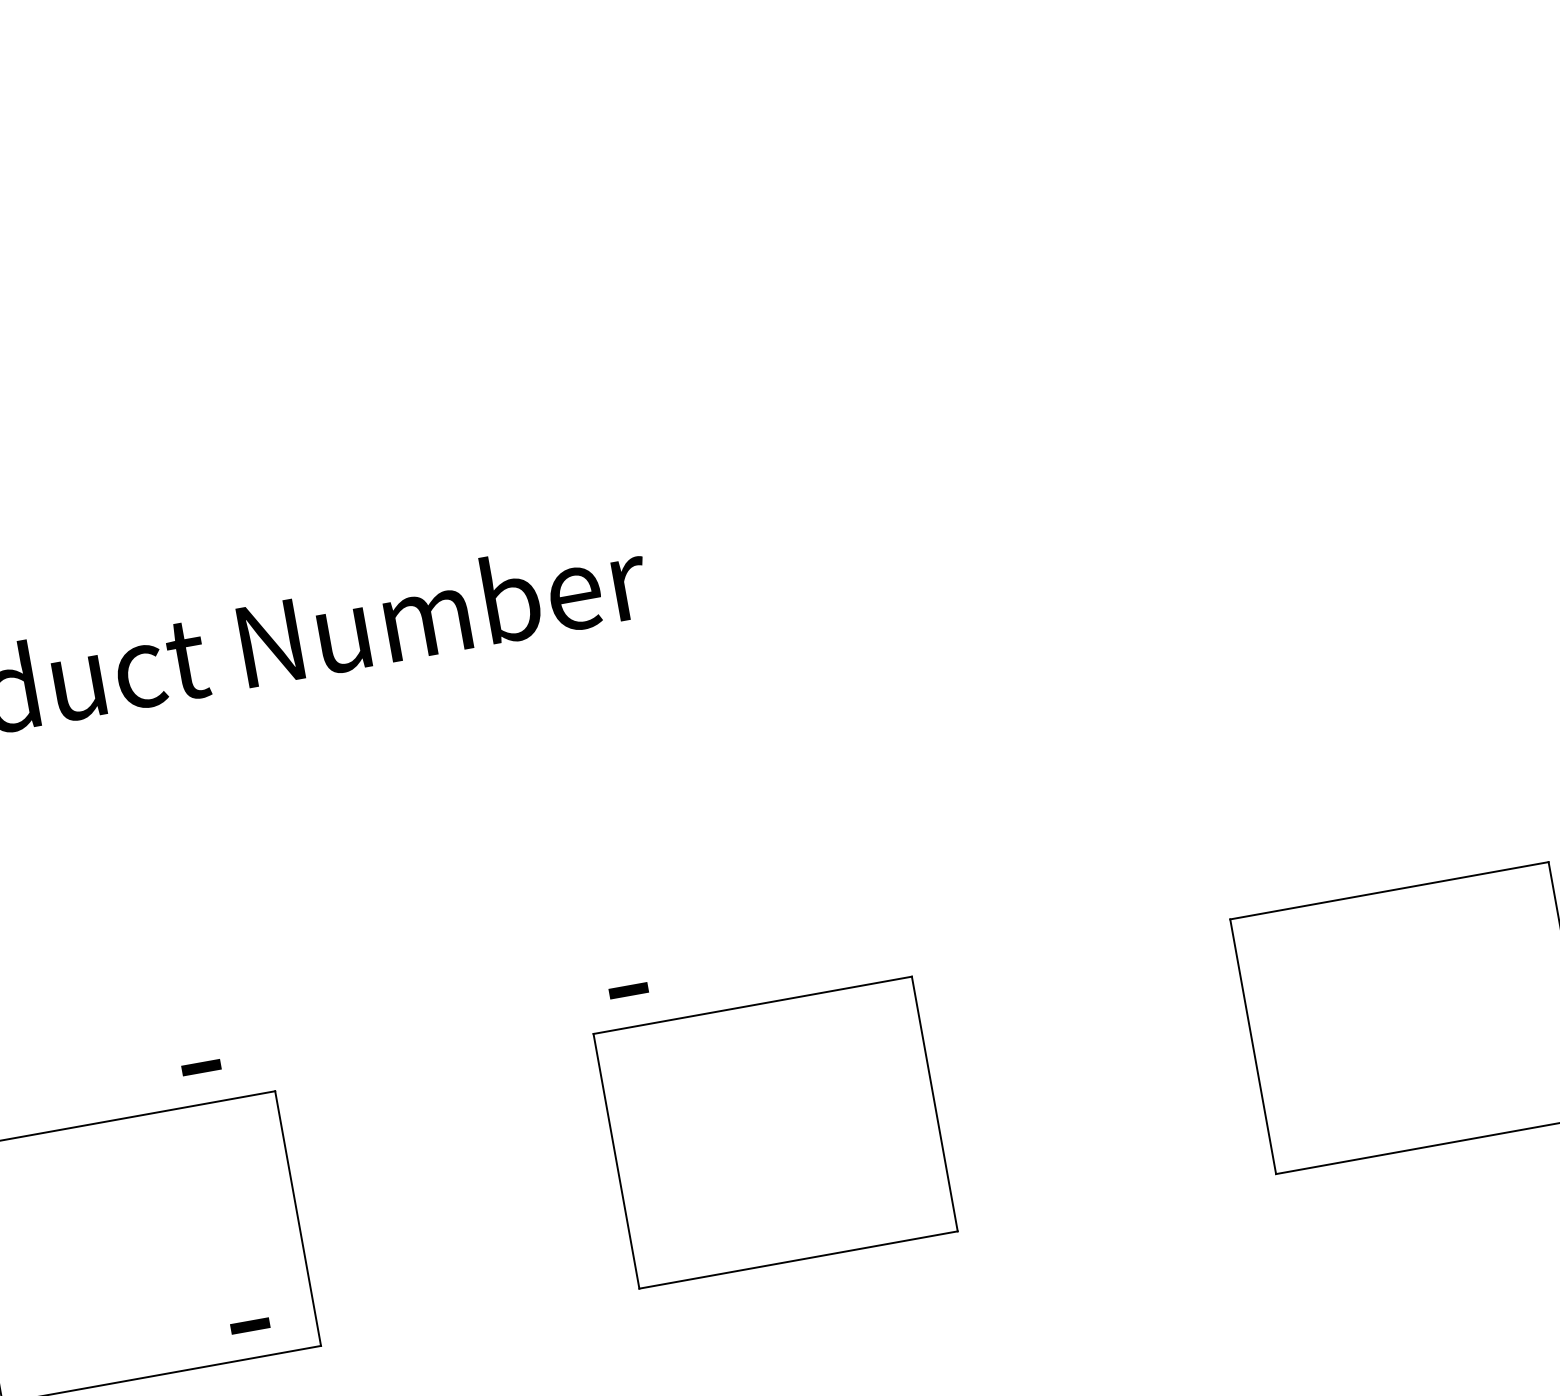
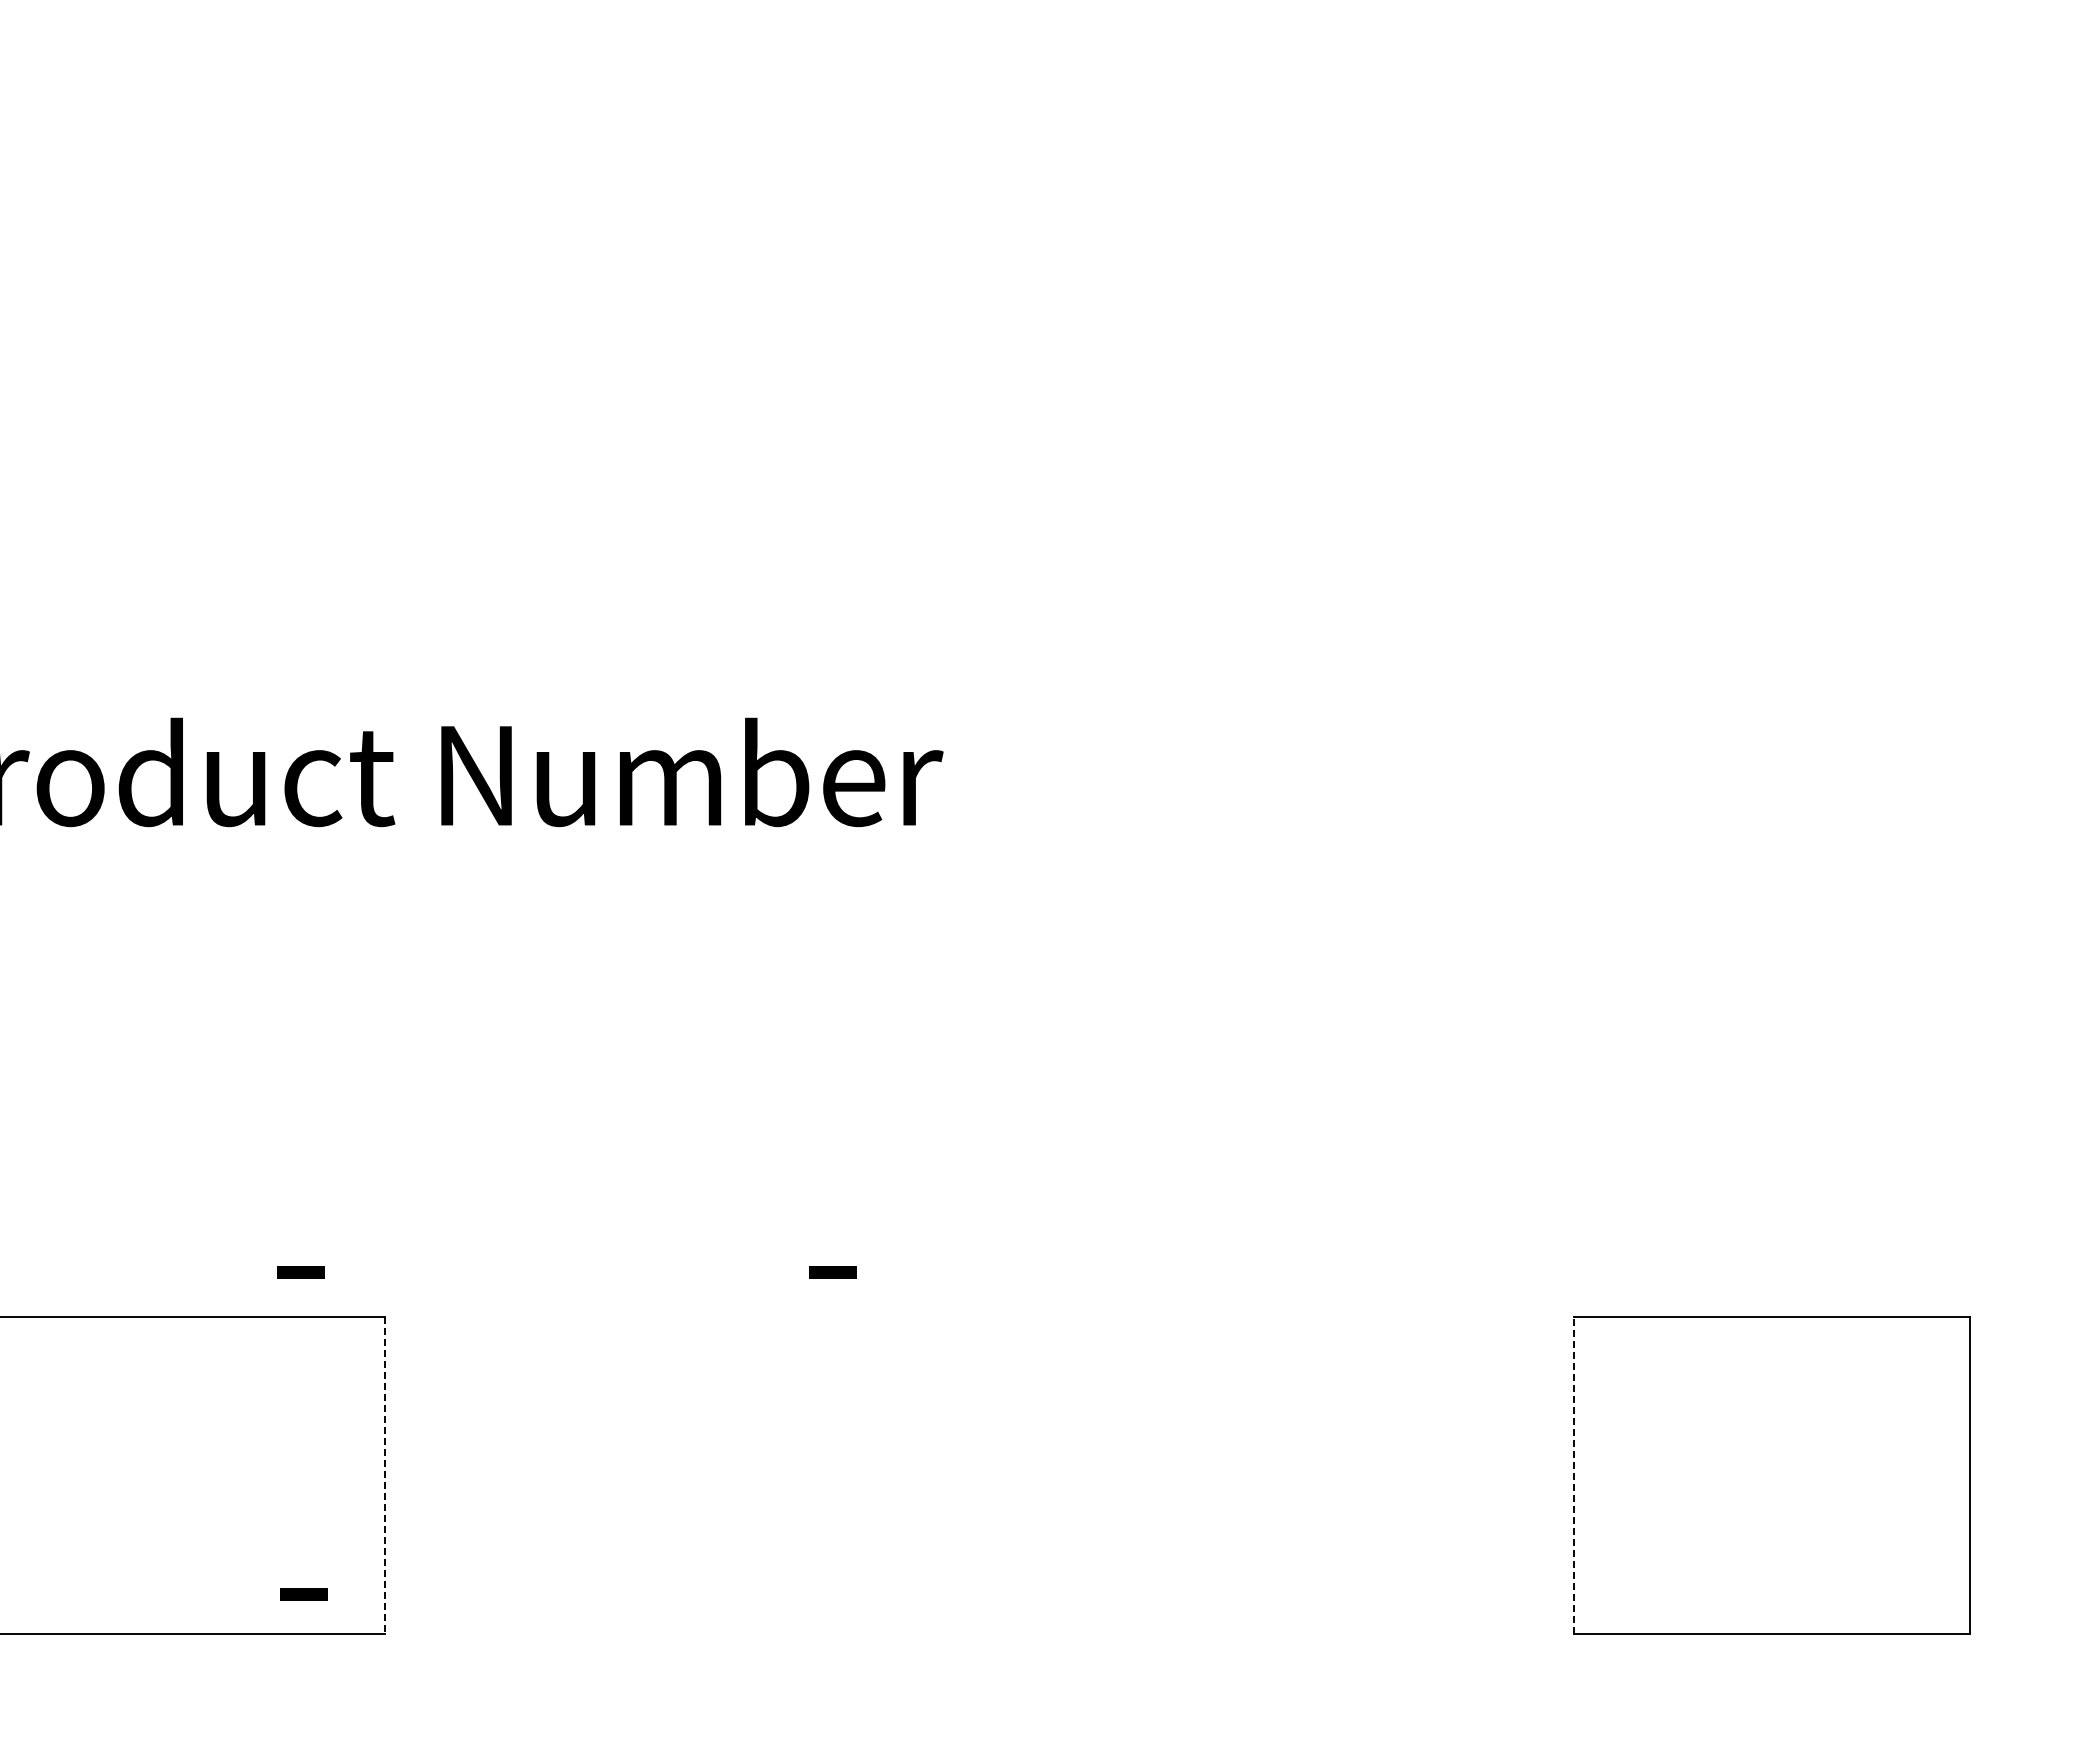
line: (1253, 1046) -> (1573, 1475), solid -> dashed
part: (775, 1132) -> (978, 1475), removed
line: (297, 1218) -> (384, 1475), solid -> dashed

